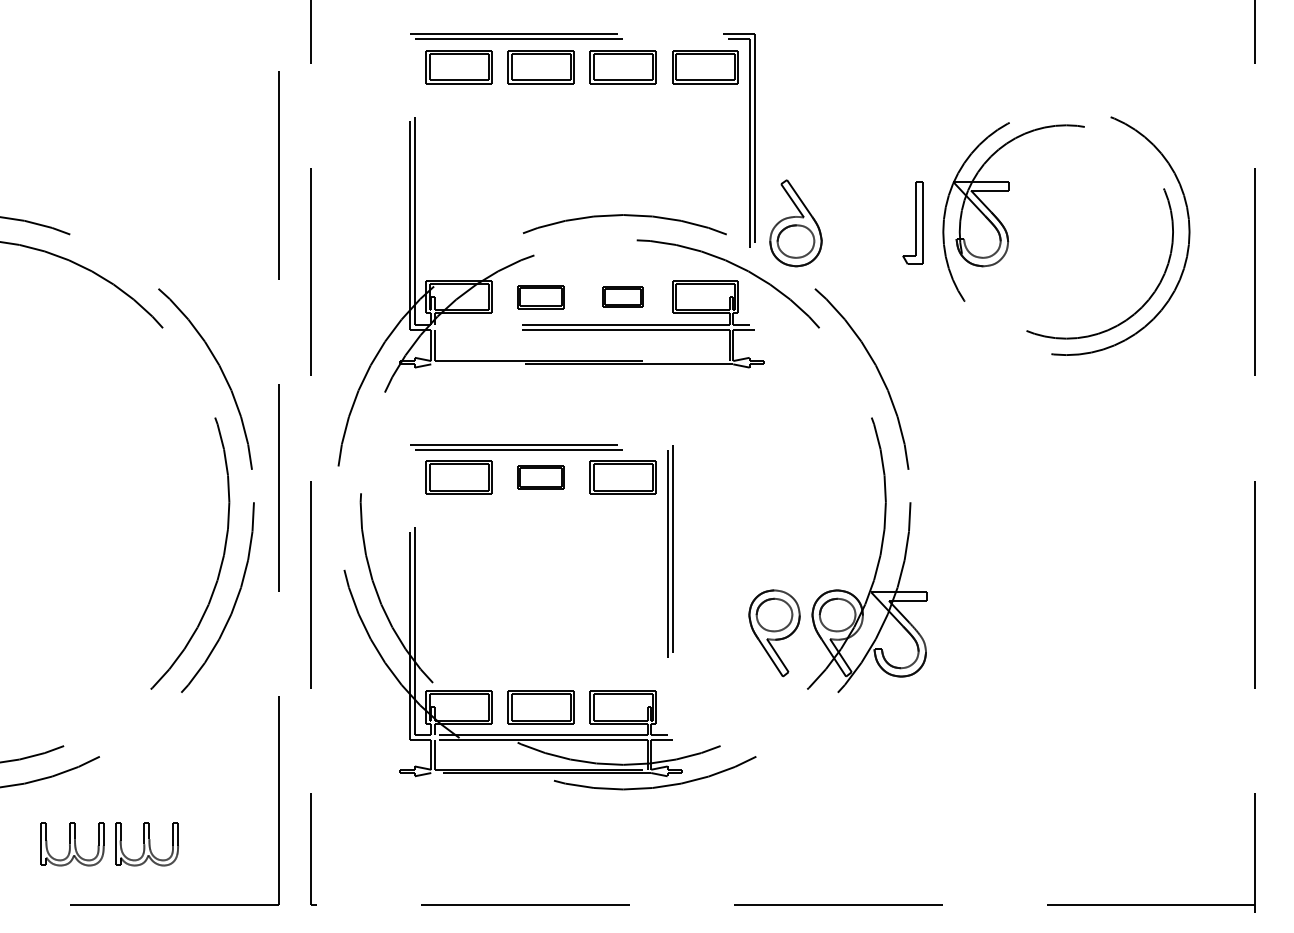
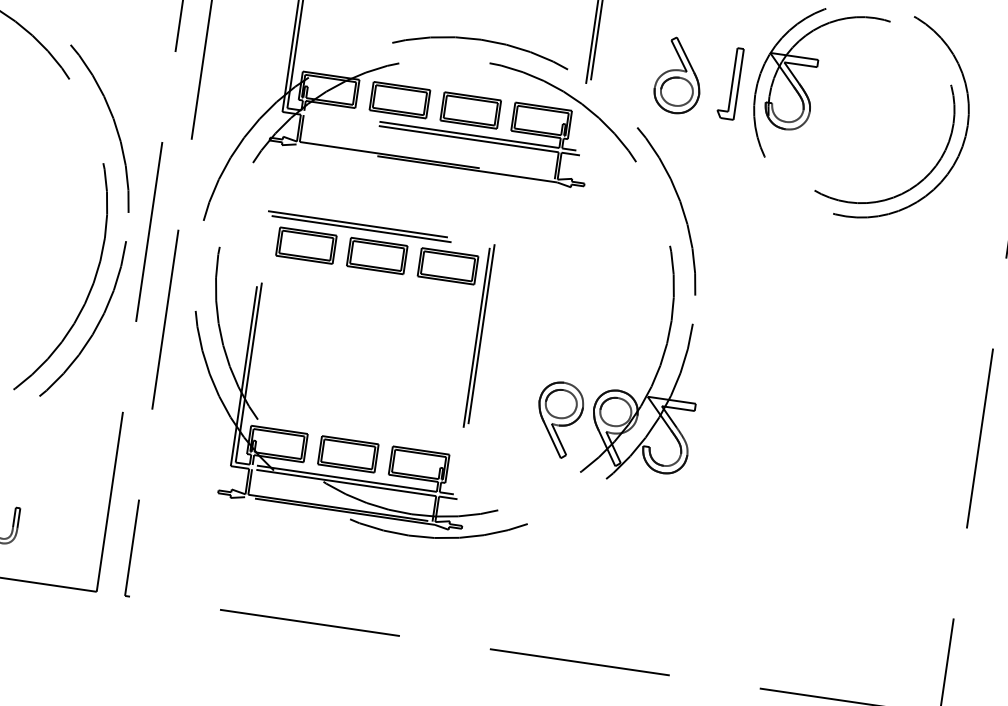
part: (795, 223) -> (678, 76), moved
part: (540, 296) -> (399, 99), size x1.43
part: (622, 296) -> (470, 109), size x1.67
part: (540, 477) -> (376, 255), size x1.43

